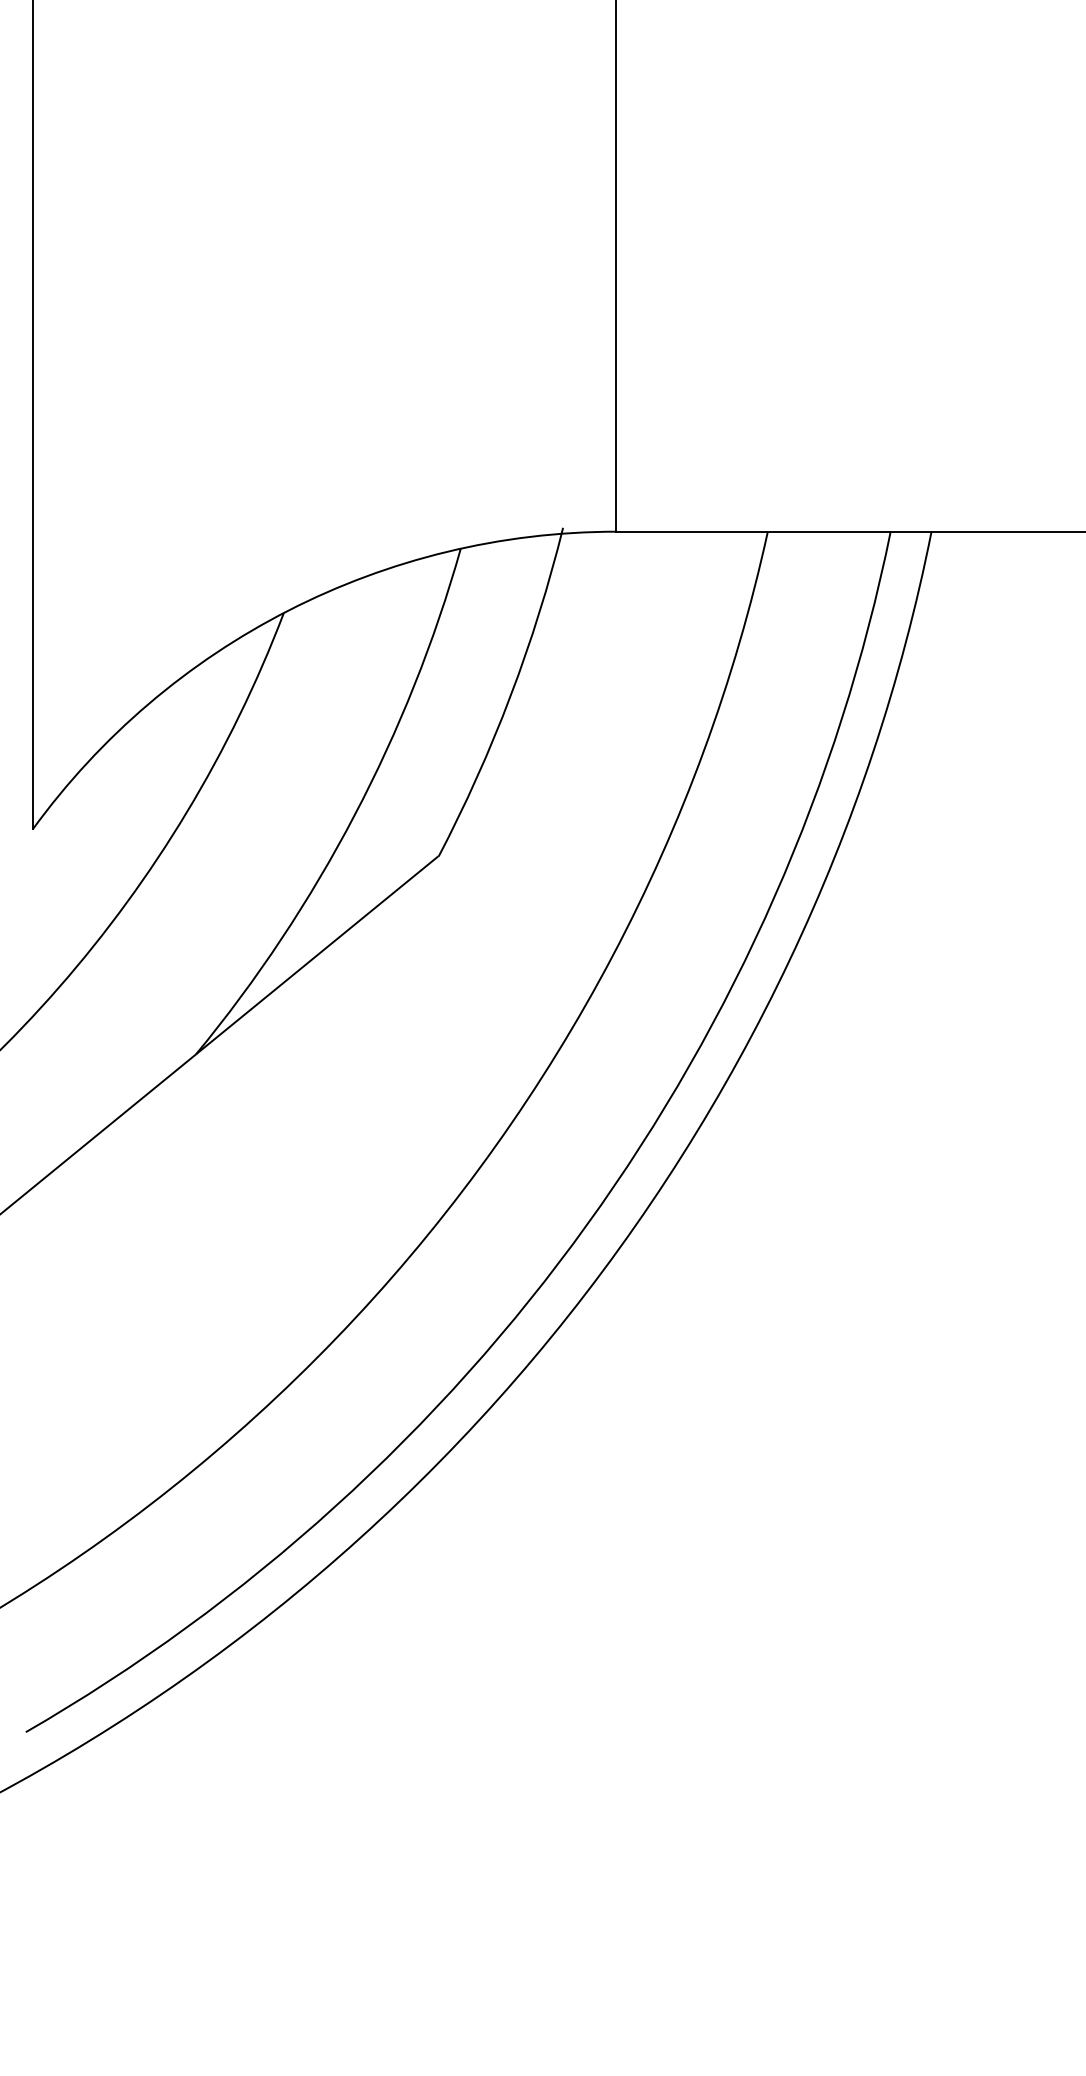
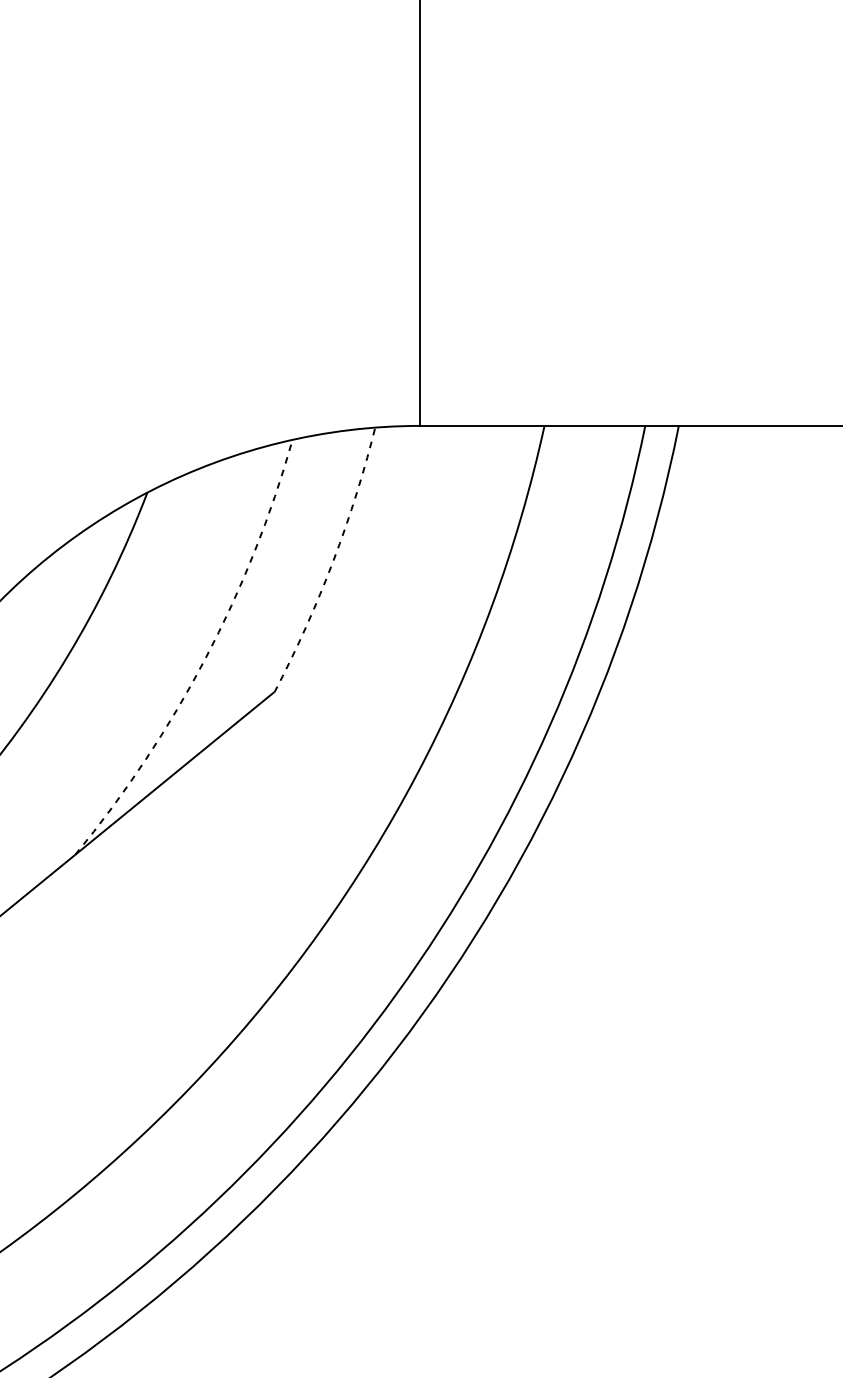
arc: (510, 695) -> (333, 560), solid -> dashed
arc: (354, 815) -> (205, 658), solid -> dashed

